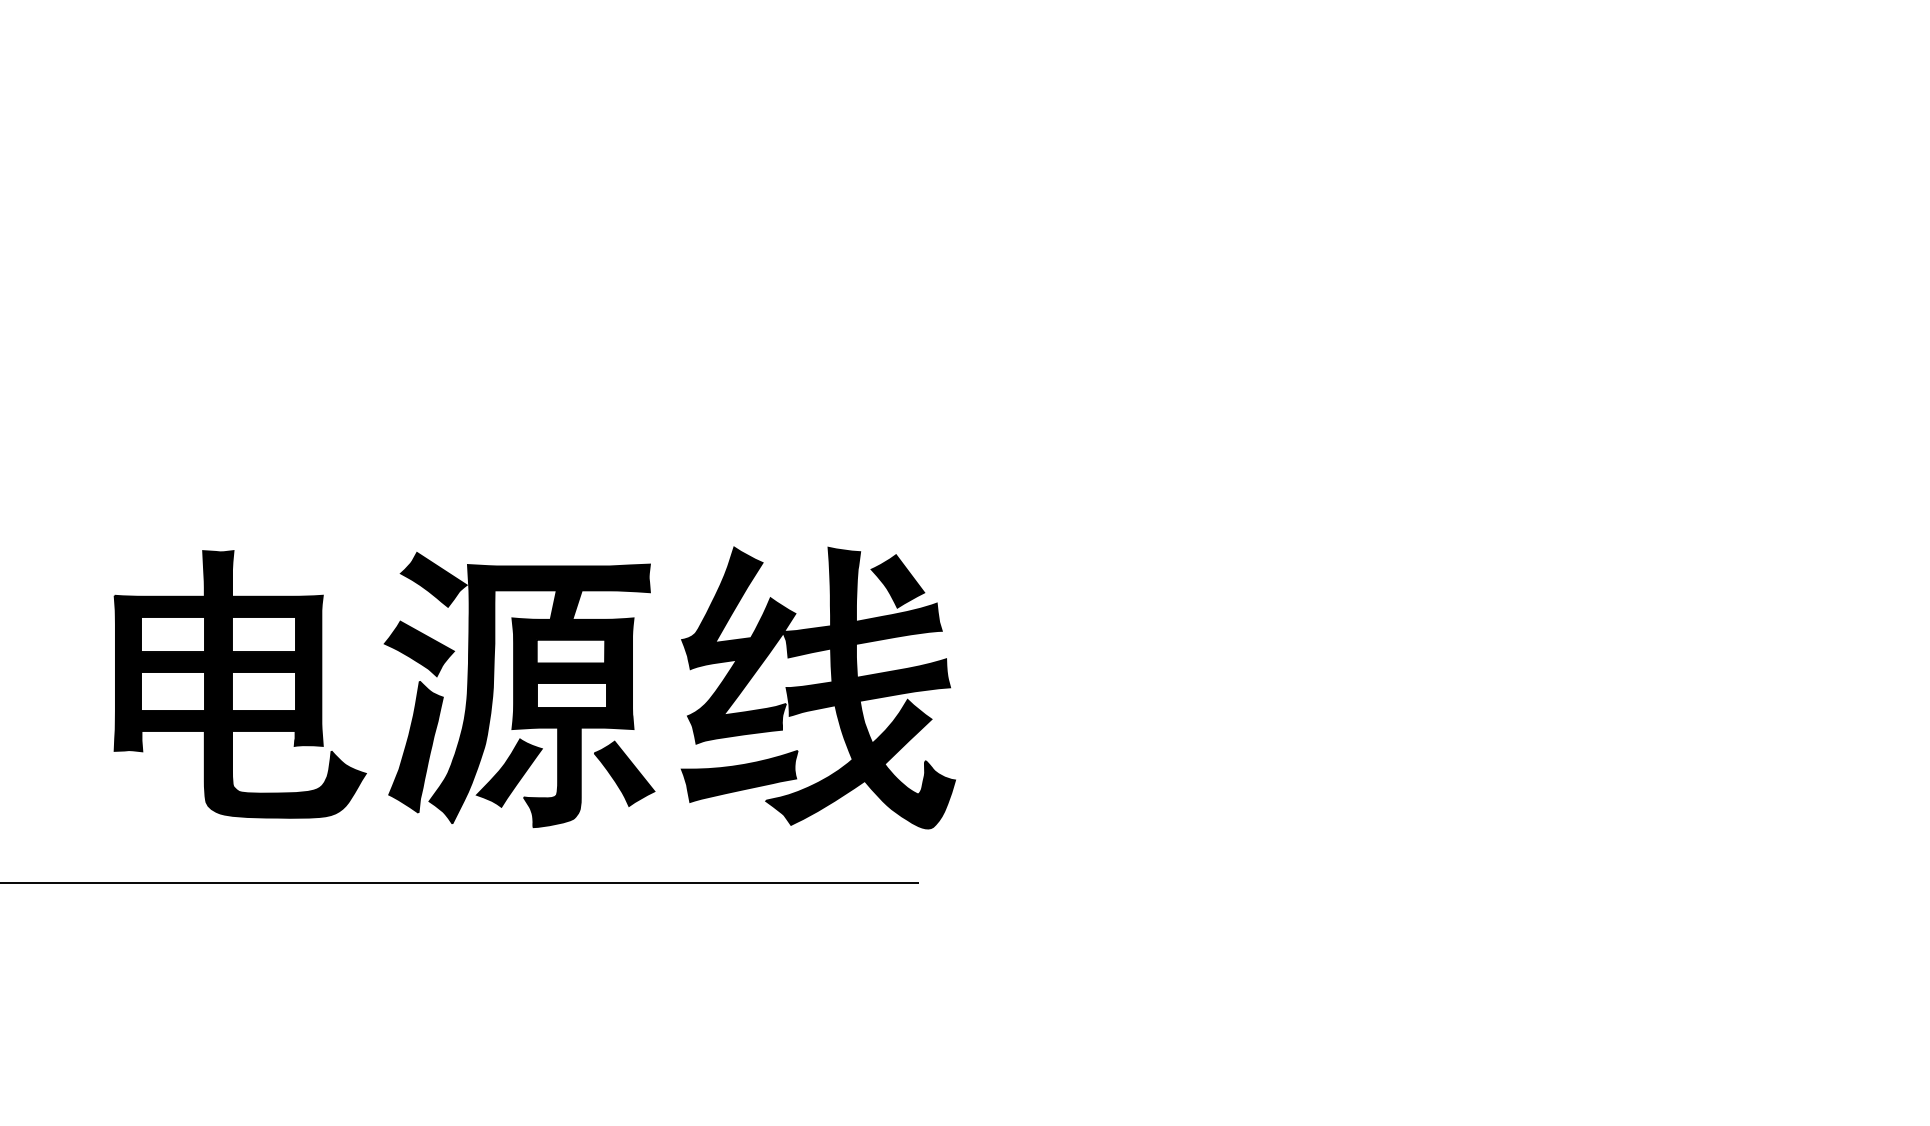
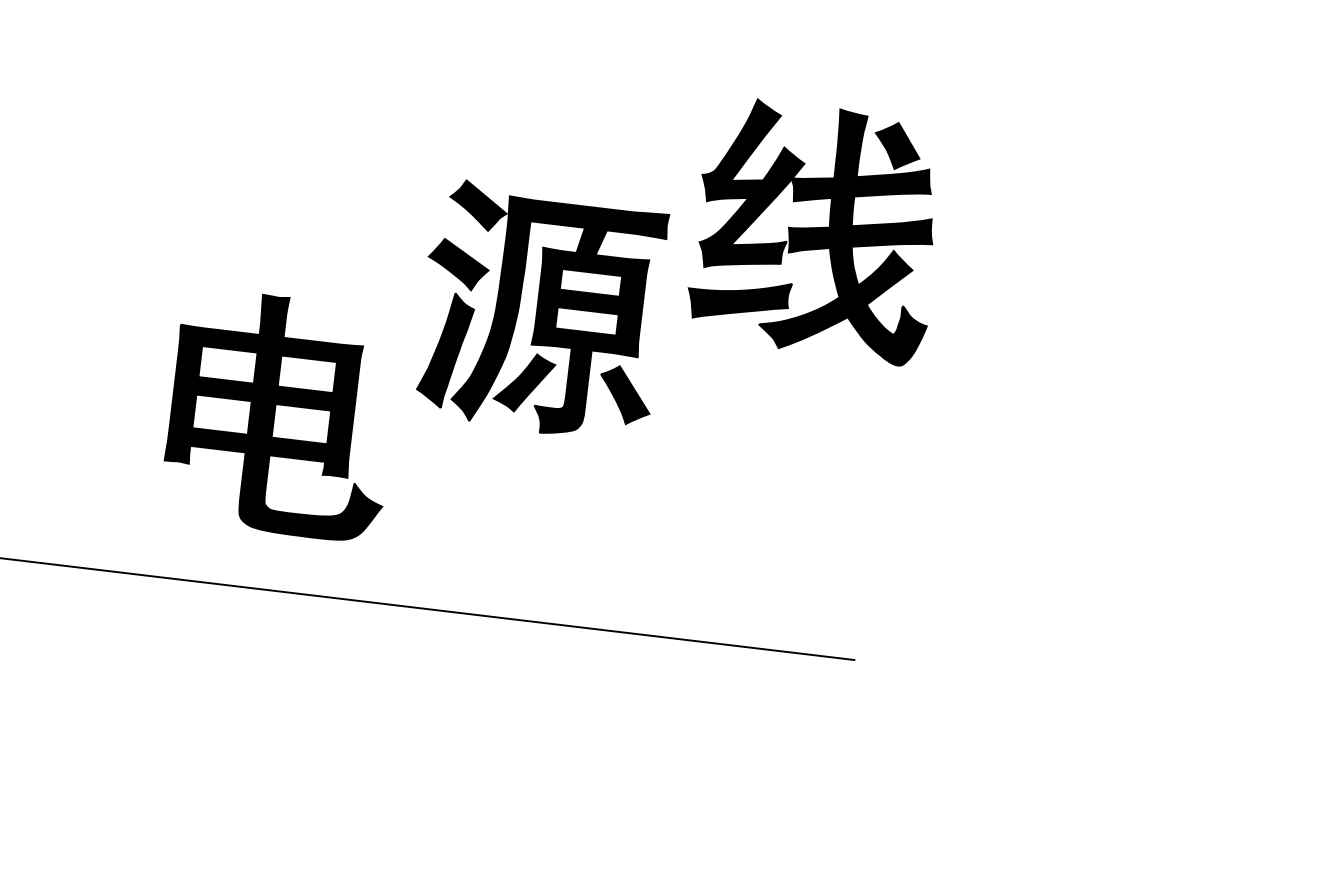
part: (817, 687) -> (816, 230), moved
part: (519, 689) -> (541, 310), moved

